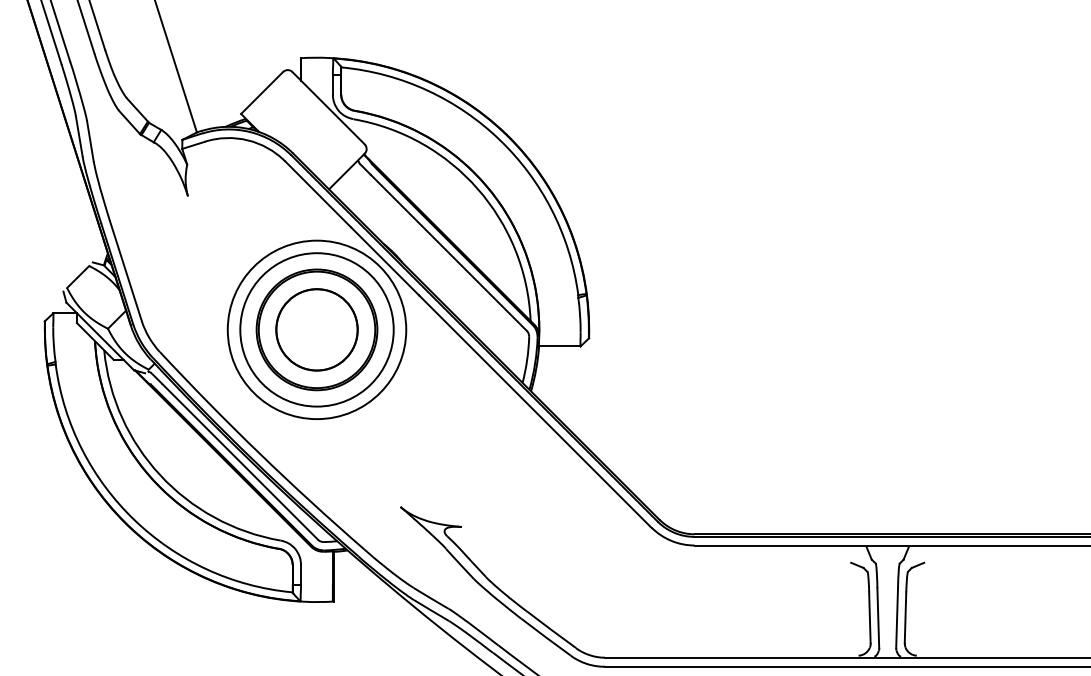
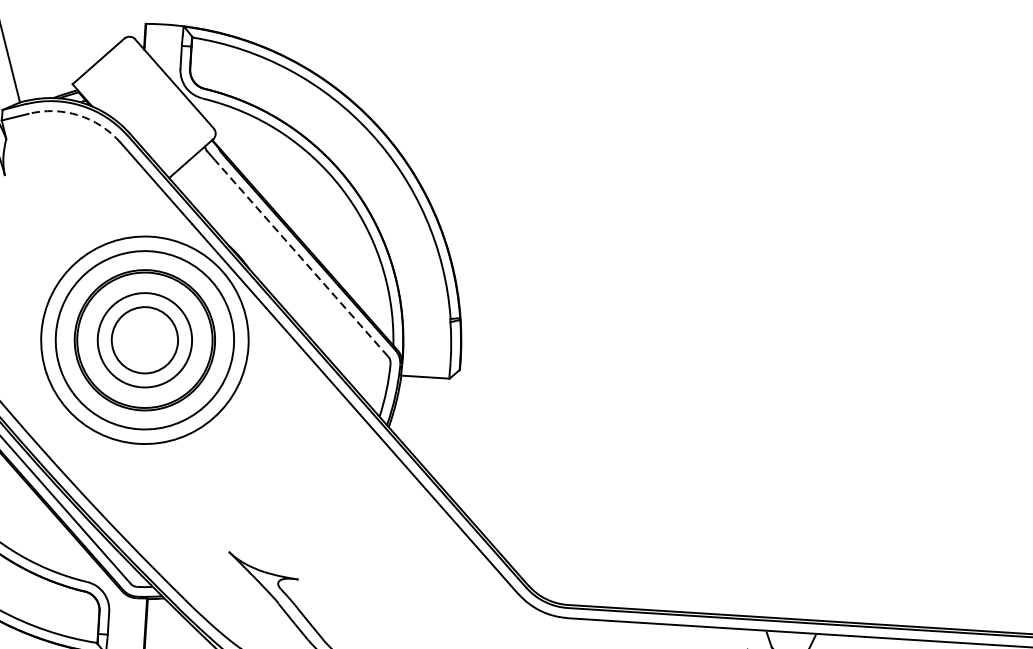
arc: (247, 140) -> (78, 115), solid -> dashed
line: (448, 252) -> (303, 260), solid -> dashed
circle: (316, 329) -> (144, 339), size x0.7

